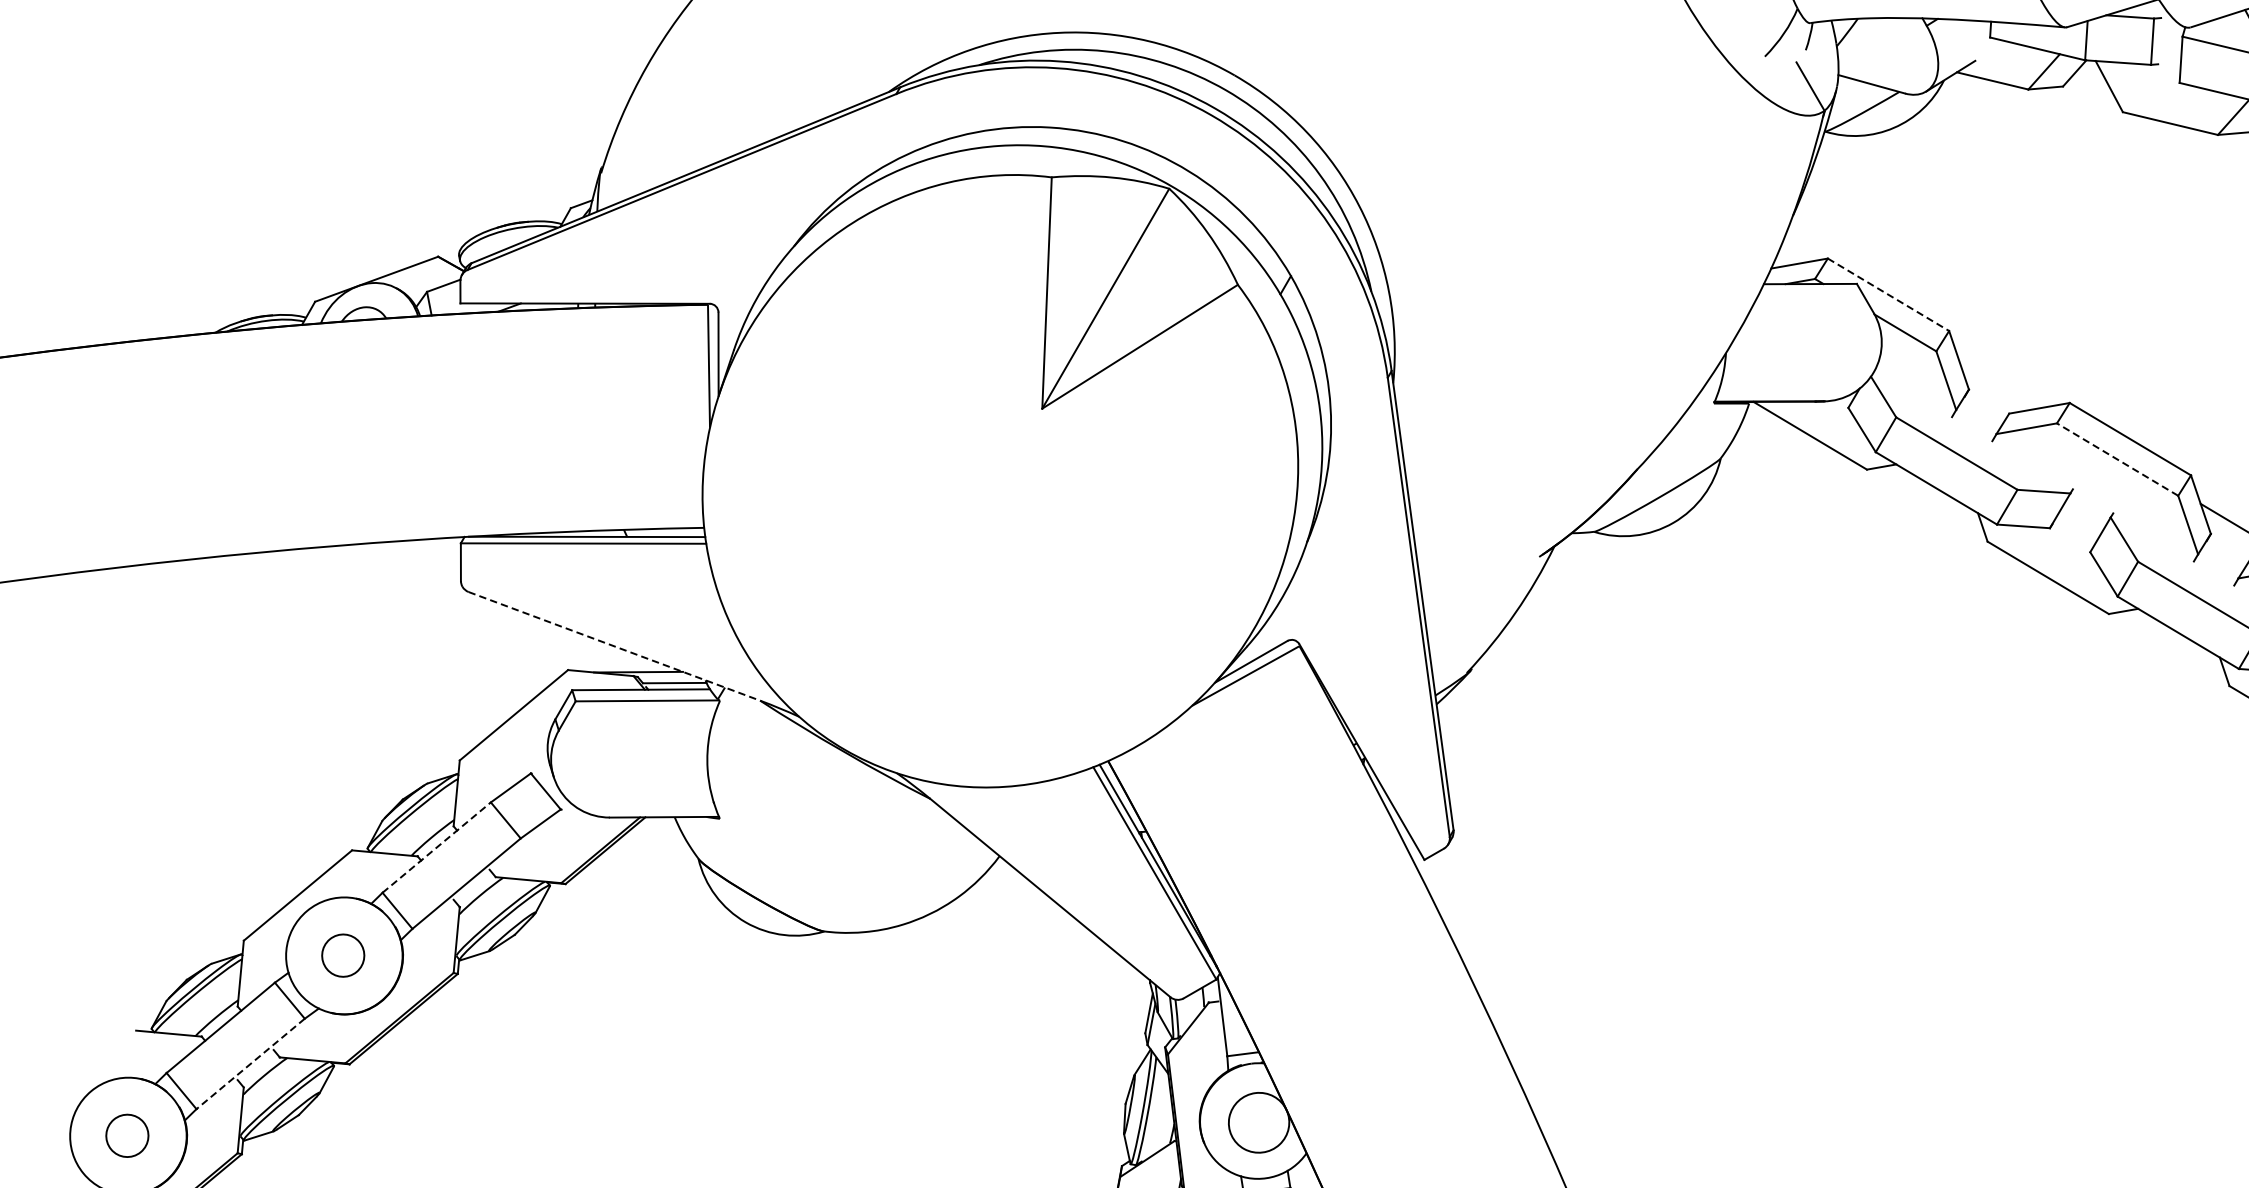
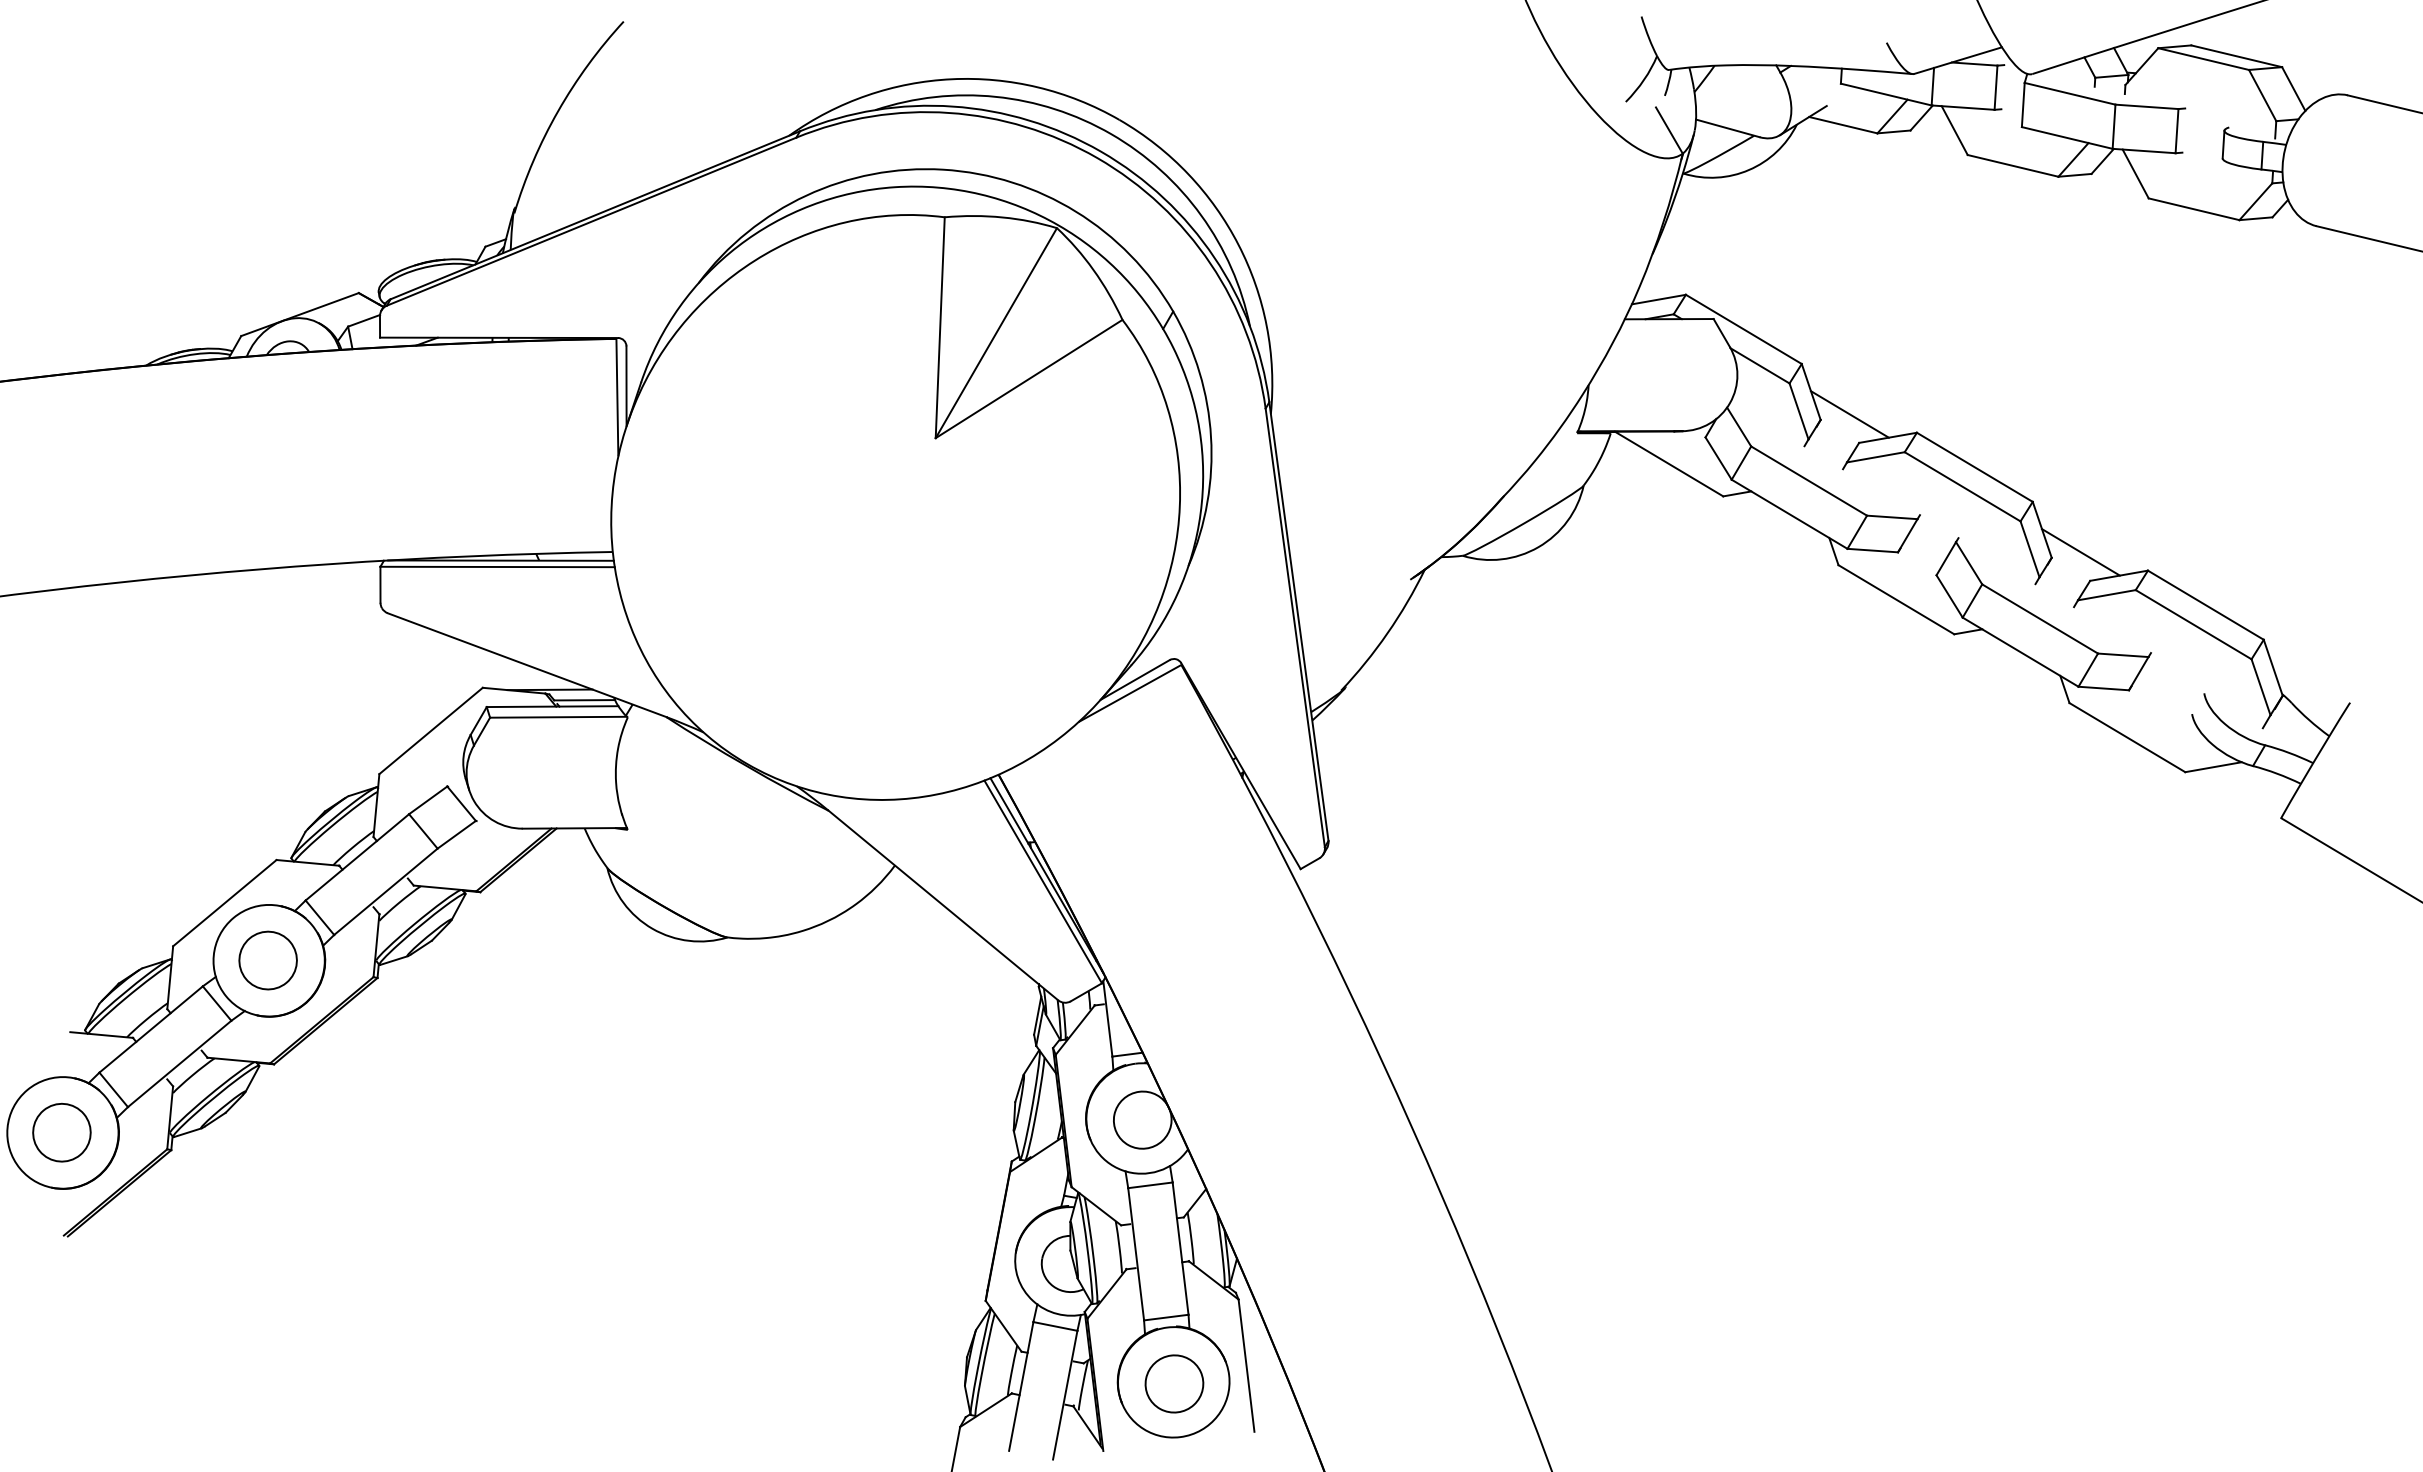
line: (1889, 294) -> (1744, 329), dashed -> solid
line: (1999, 383) -> (1849, 414), added
line: (2117, 459) -> (1962, 486), dashed -> solid
line: (614, 646) -> (527, 665), dashed -> solid
line: (436, 847) -> (357, 857), dashed -> solid
part: (342, 955) -> (267, 960), size x1.43
line: (250, 1064) -> (179, 1064), dashed -> solid
part: (126, 1135) -> (61, 1132), size x1.43

